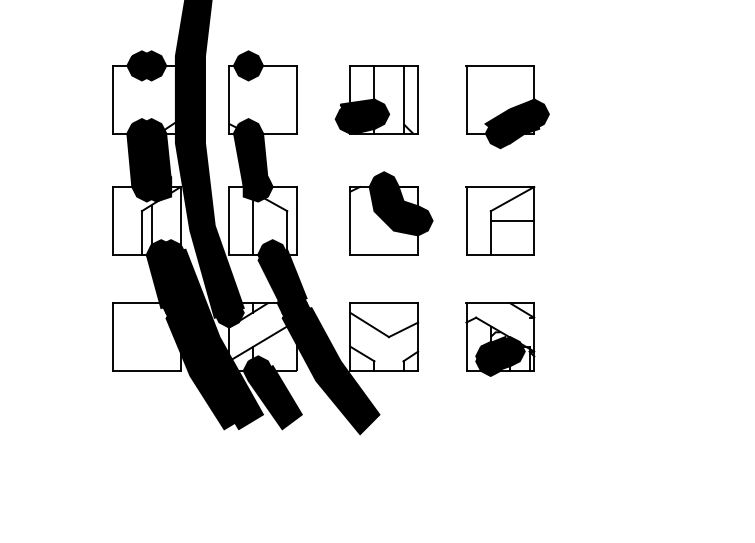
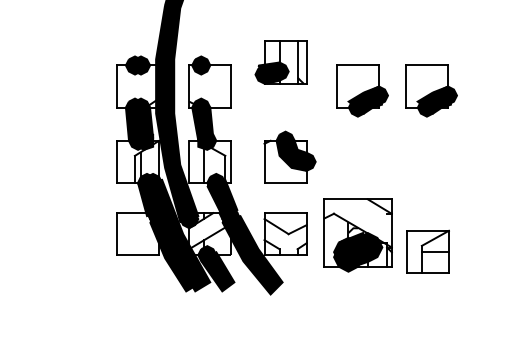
part: (375, 99) -> (280, 62), moved
part: (618, 106) -> (431, 90), added
part: (499, 220) -> (427, 251), moved
part: (499, 339) -> (357, 235), size x1.6

